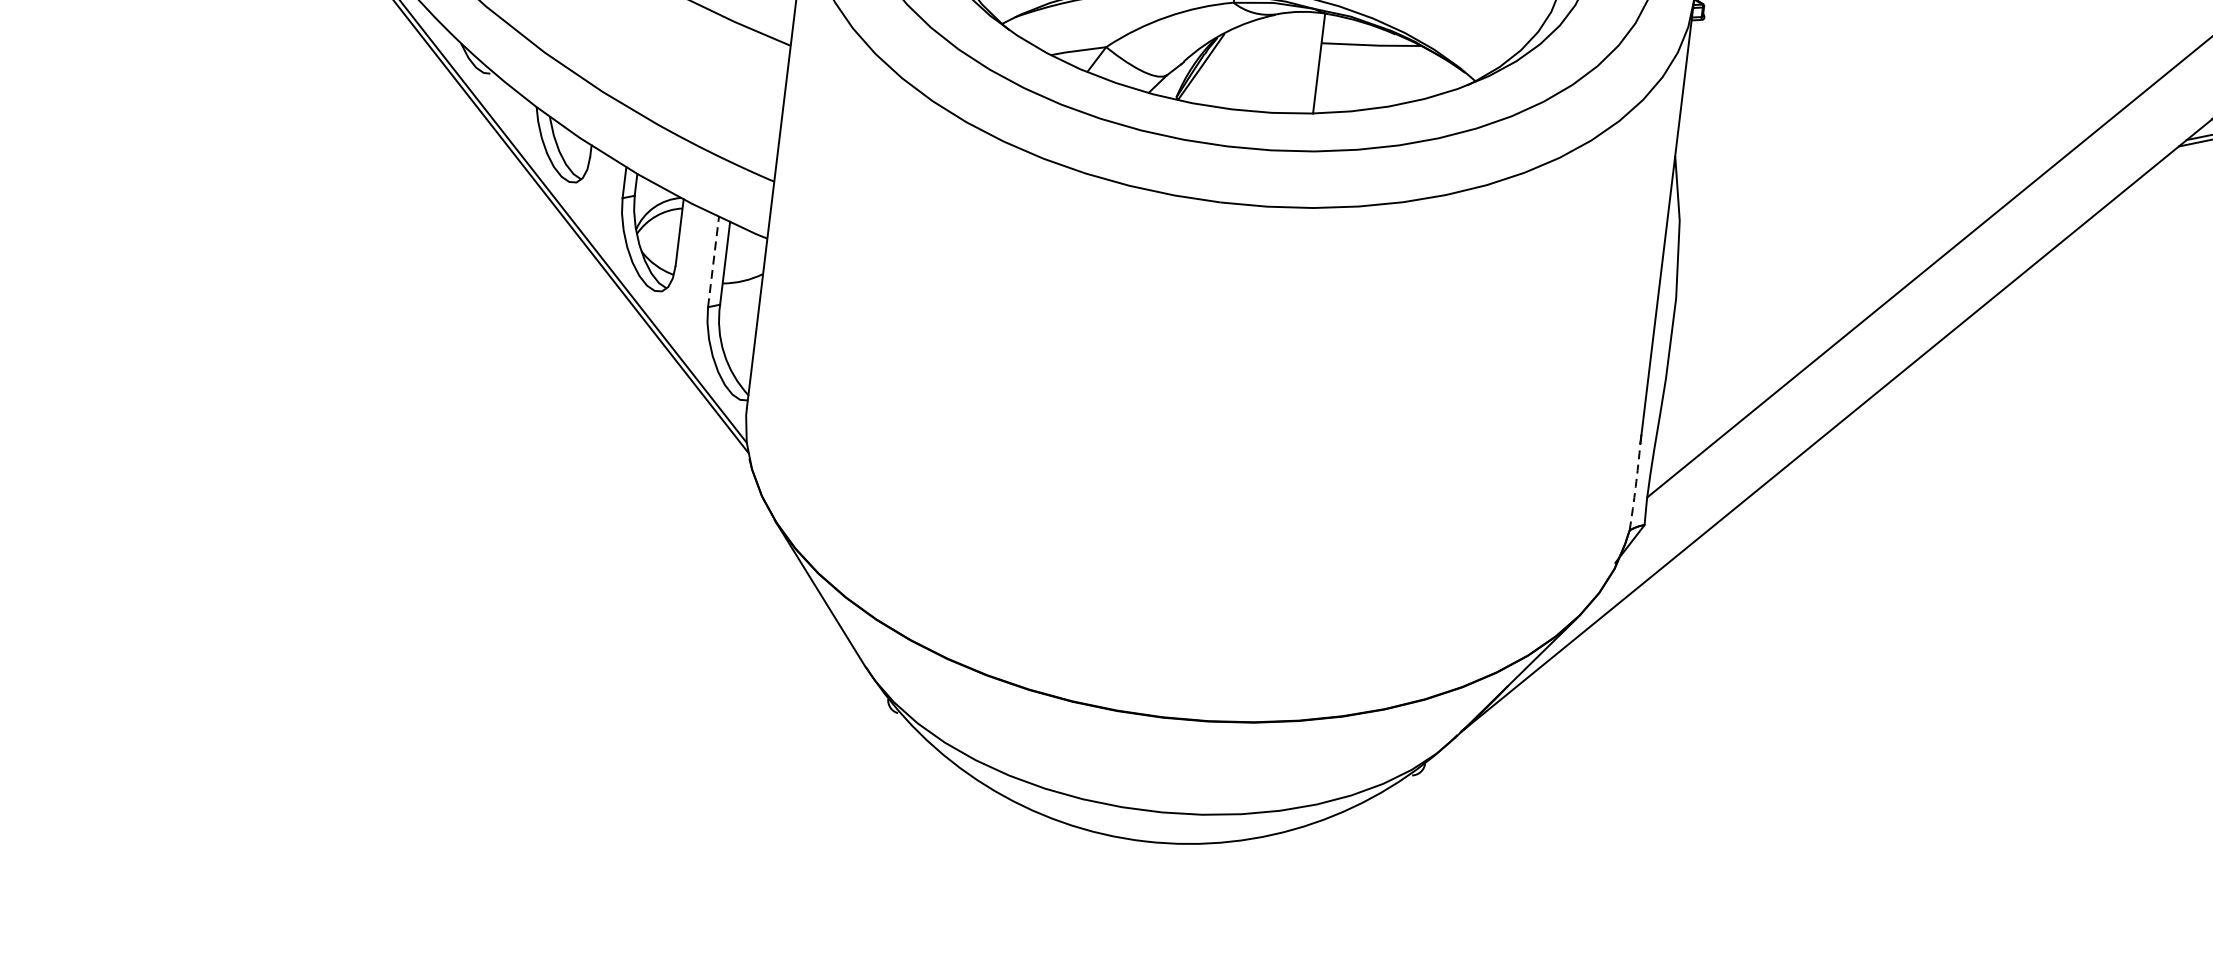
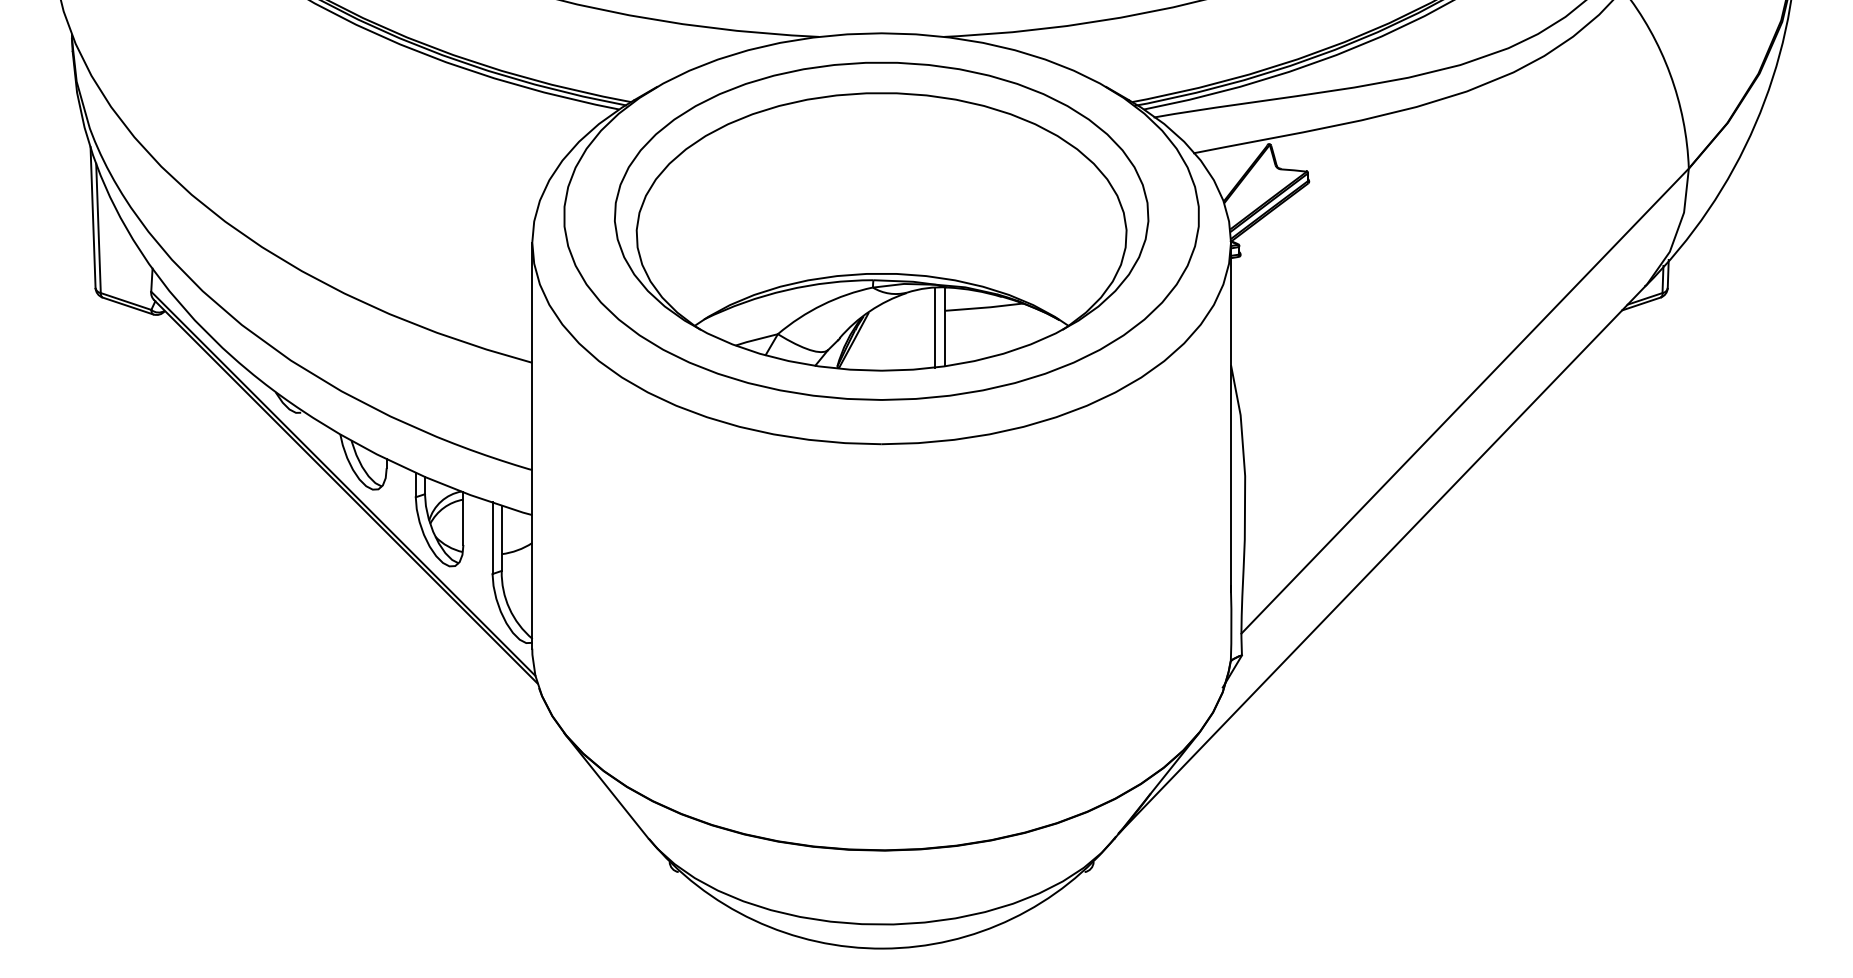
line: (1306, 62) -> (935, 327), added
line: (713, 262) -> (492, 538), dashed -> solid
arc: (1635, 486) -> (1231, 626), dashed -> solid

